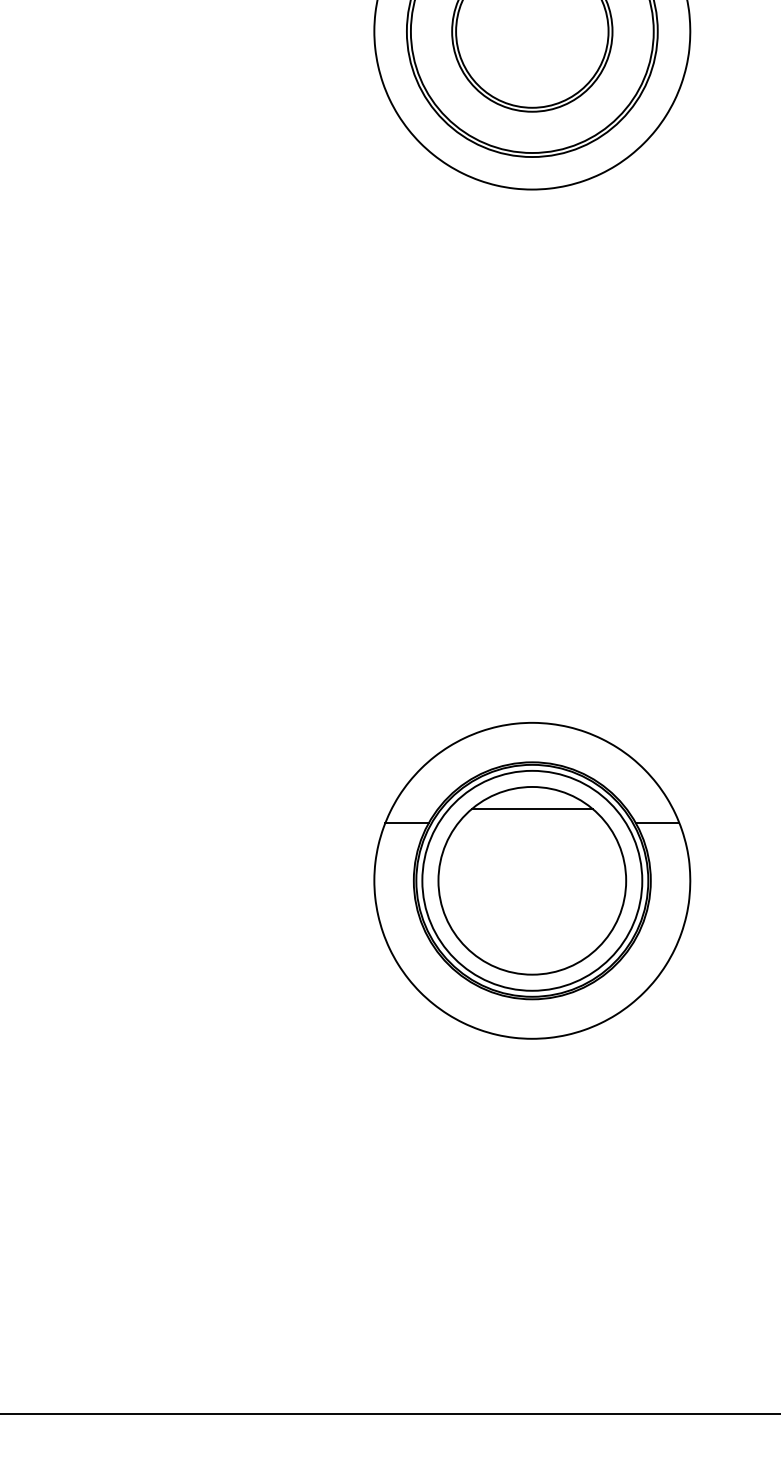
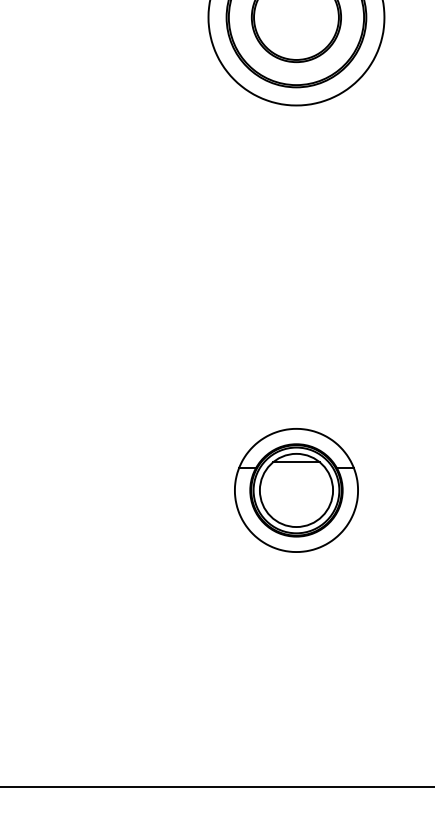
part: (532, 880) -> (296, 490), size x0.7

